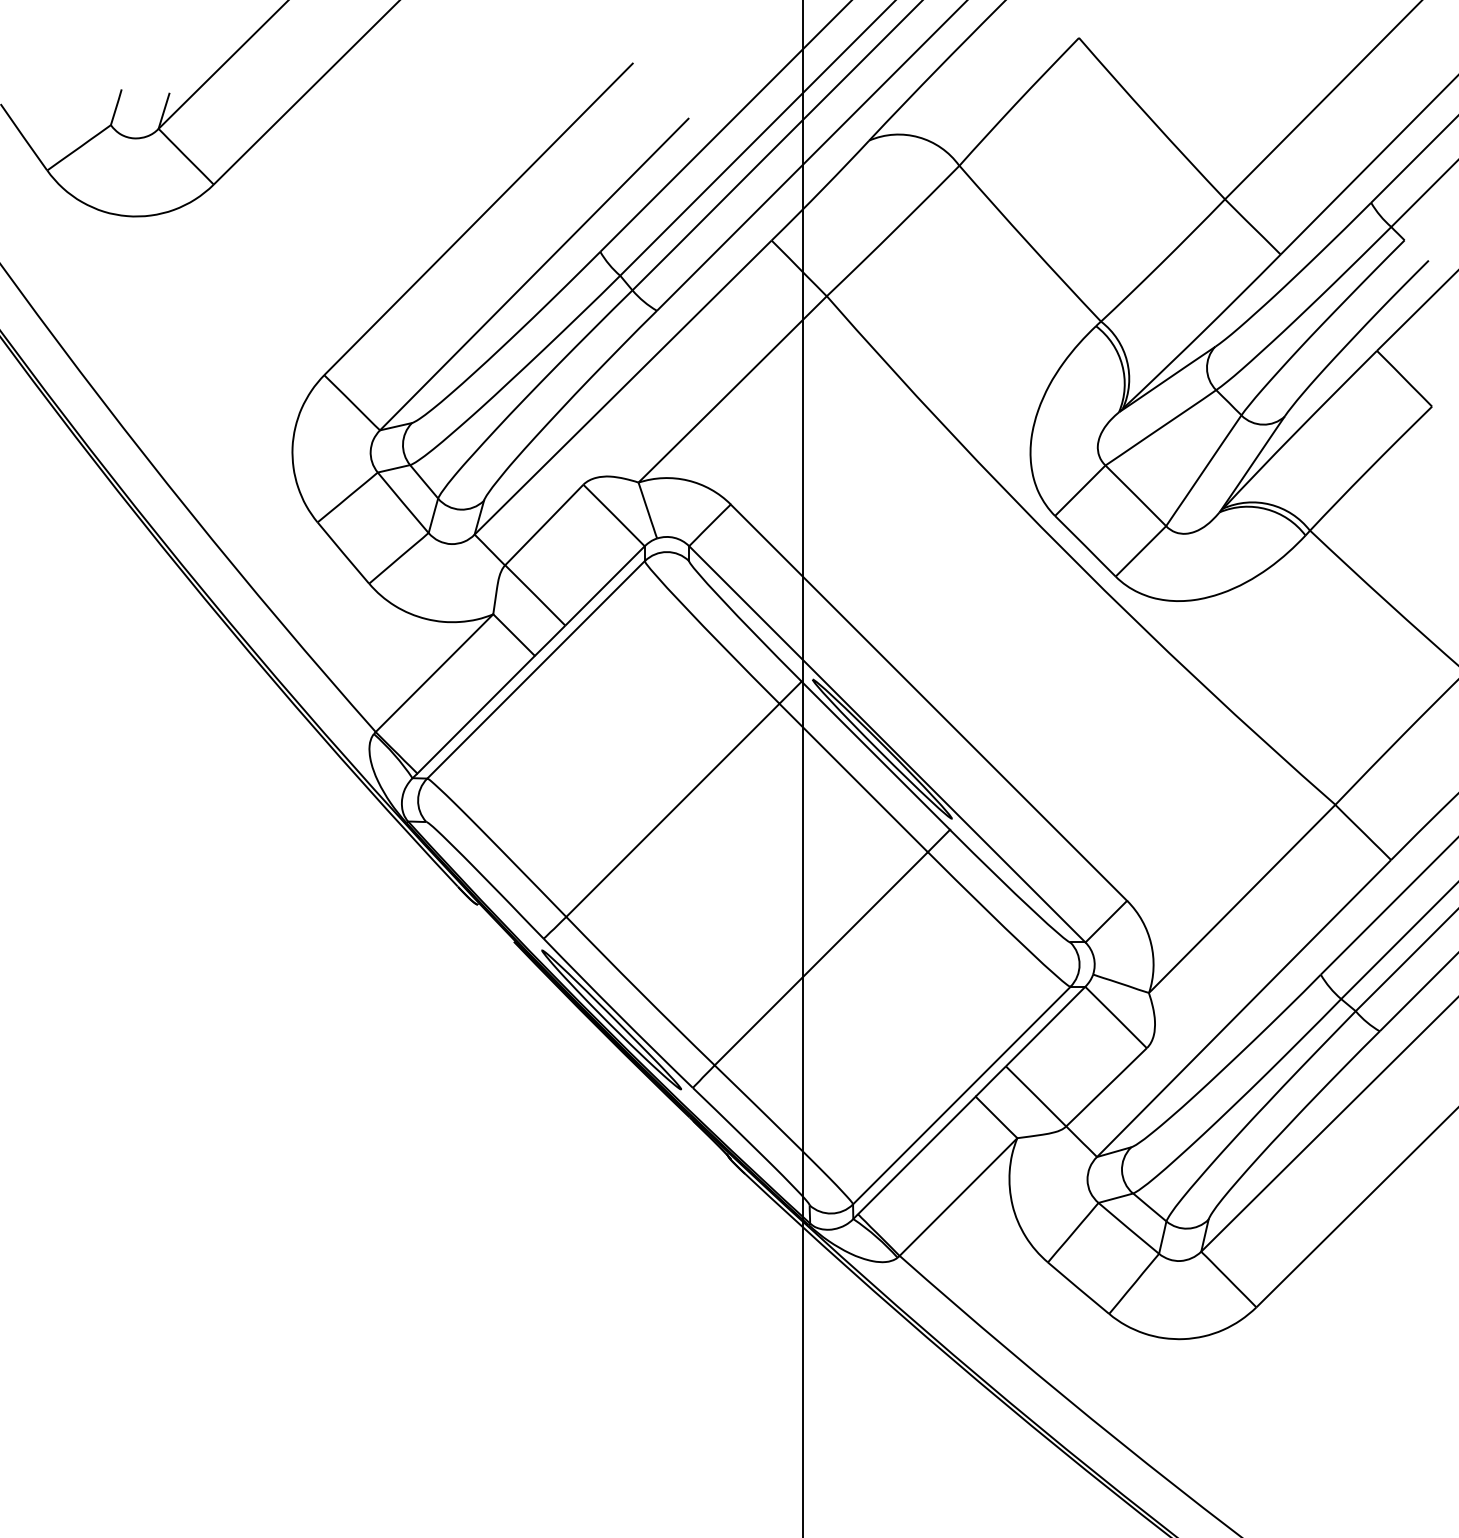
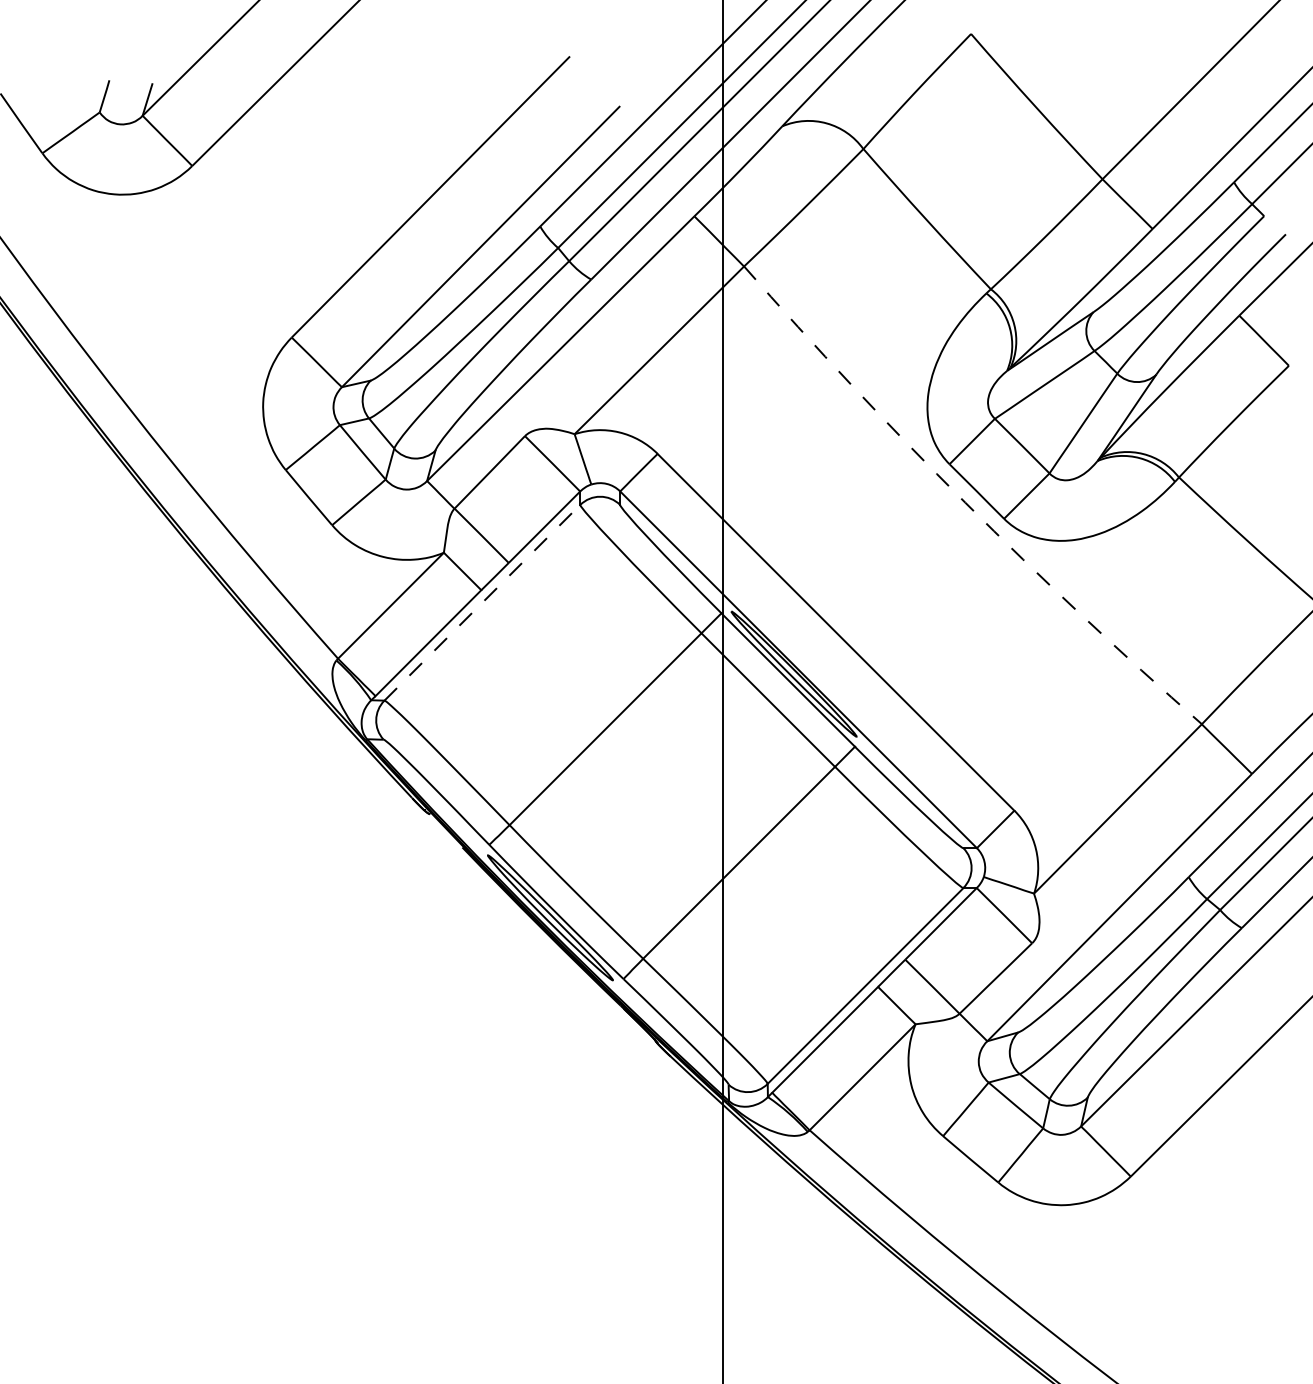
arc: (1072, 558) -> (965, 502), solid -> dashed
line: (536, 669) -> (482, 602), solid -> dashed

